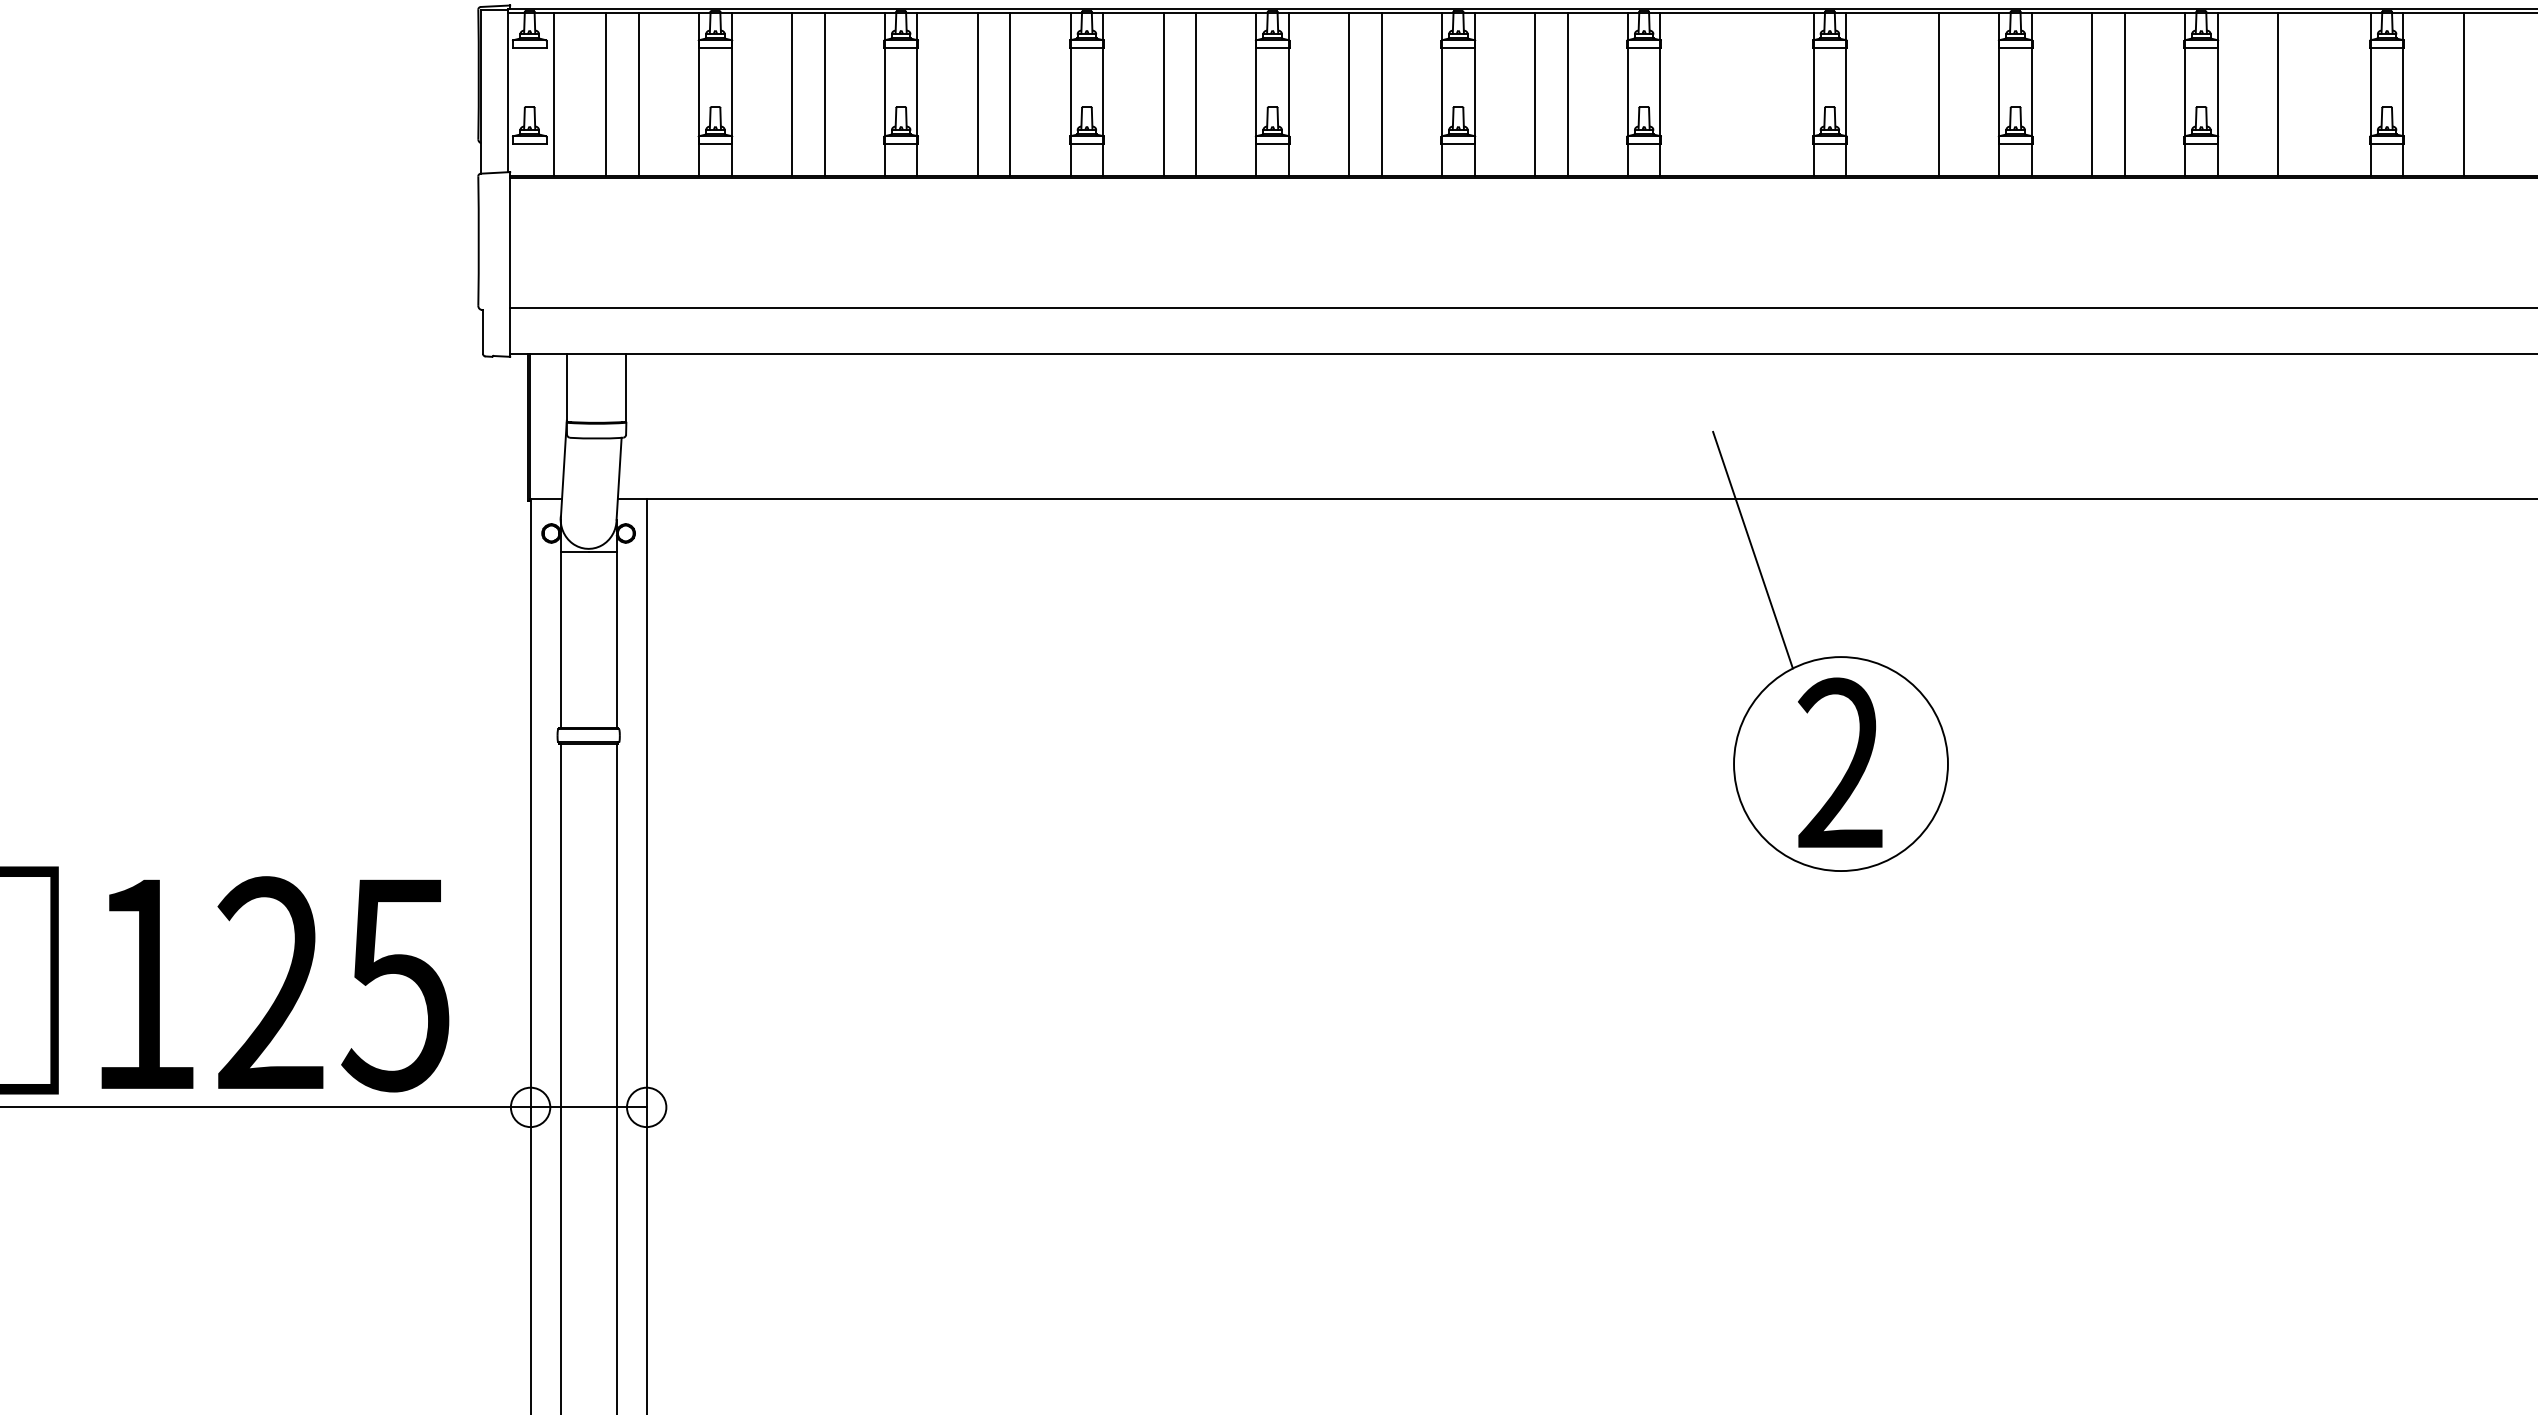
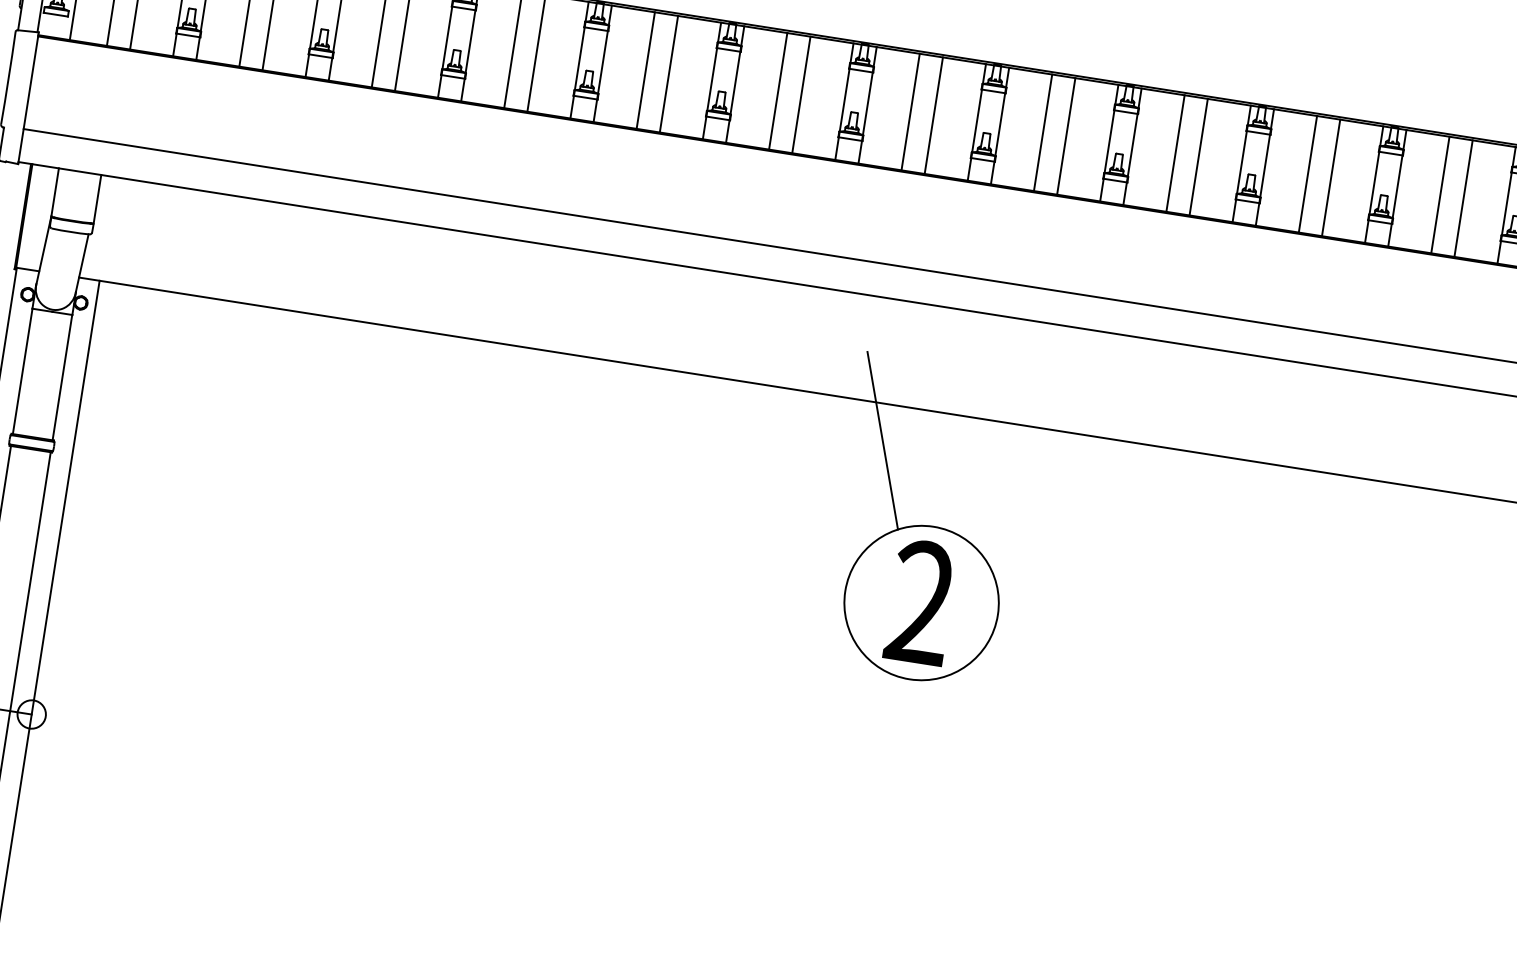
line: (1720, 94) -> (910, 112), added
line: (1753, 94) -> (933, 115), added
line: (1906, 94) -> (1043, 132), added
line: (2310, 94) -> (1331, 178), added
line: (2496, 94) -> (1463, 198), added

